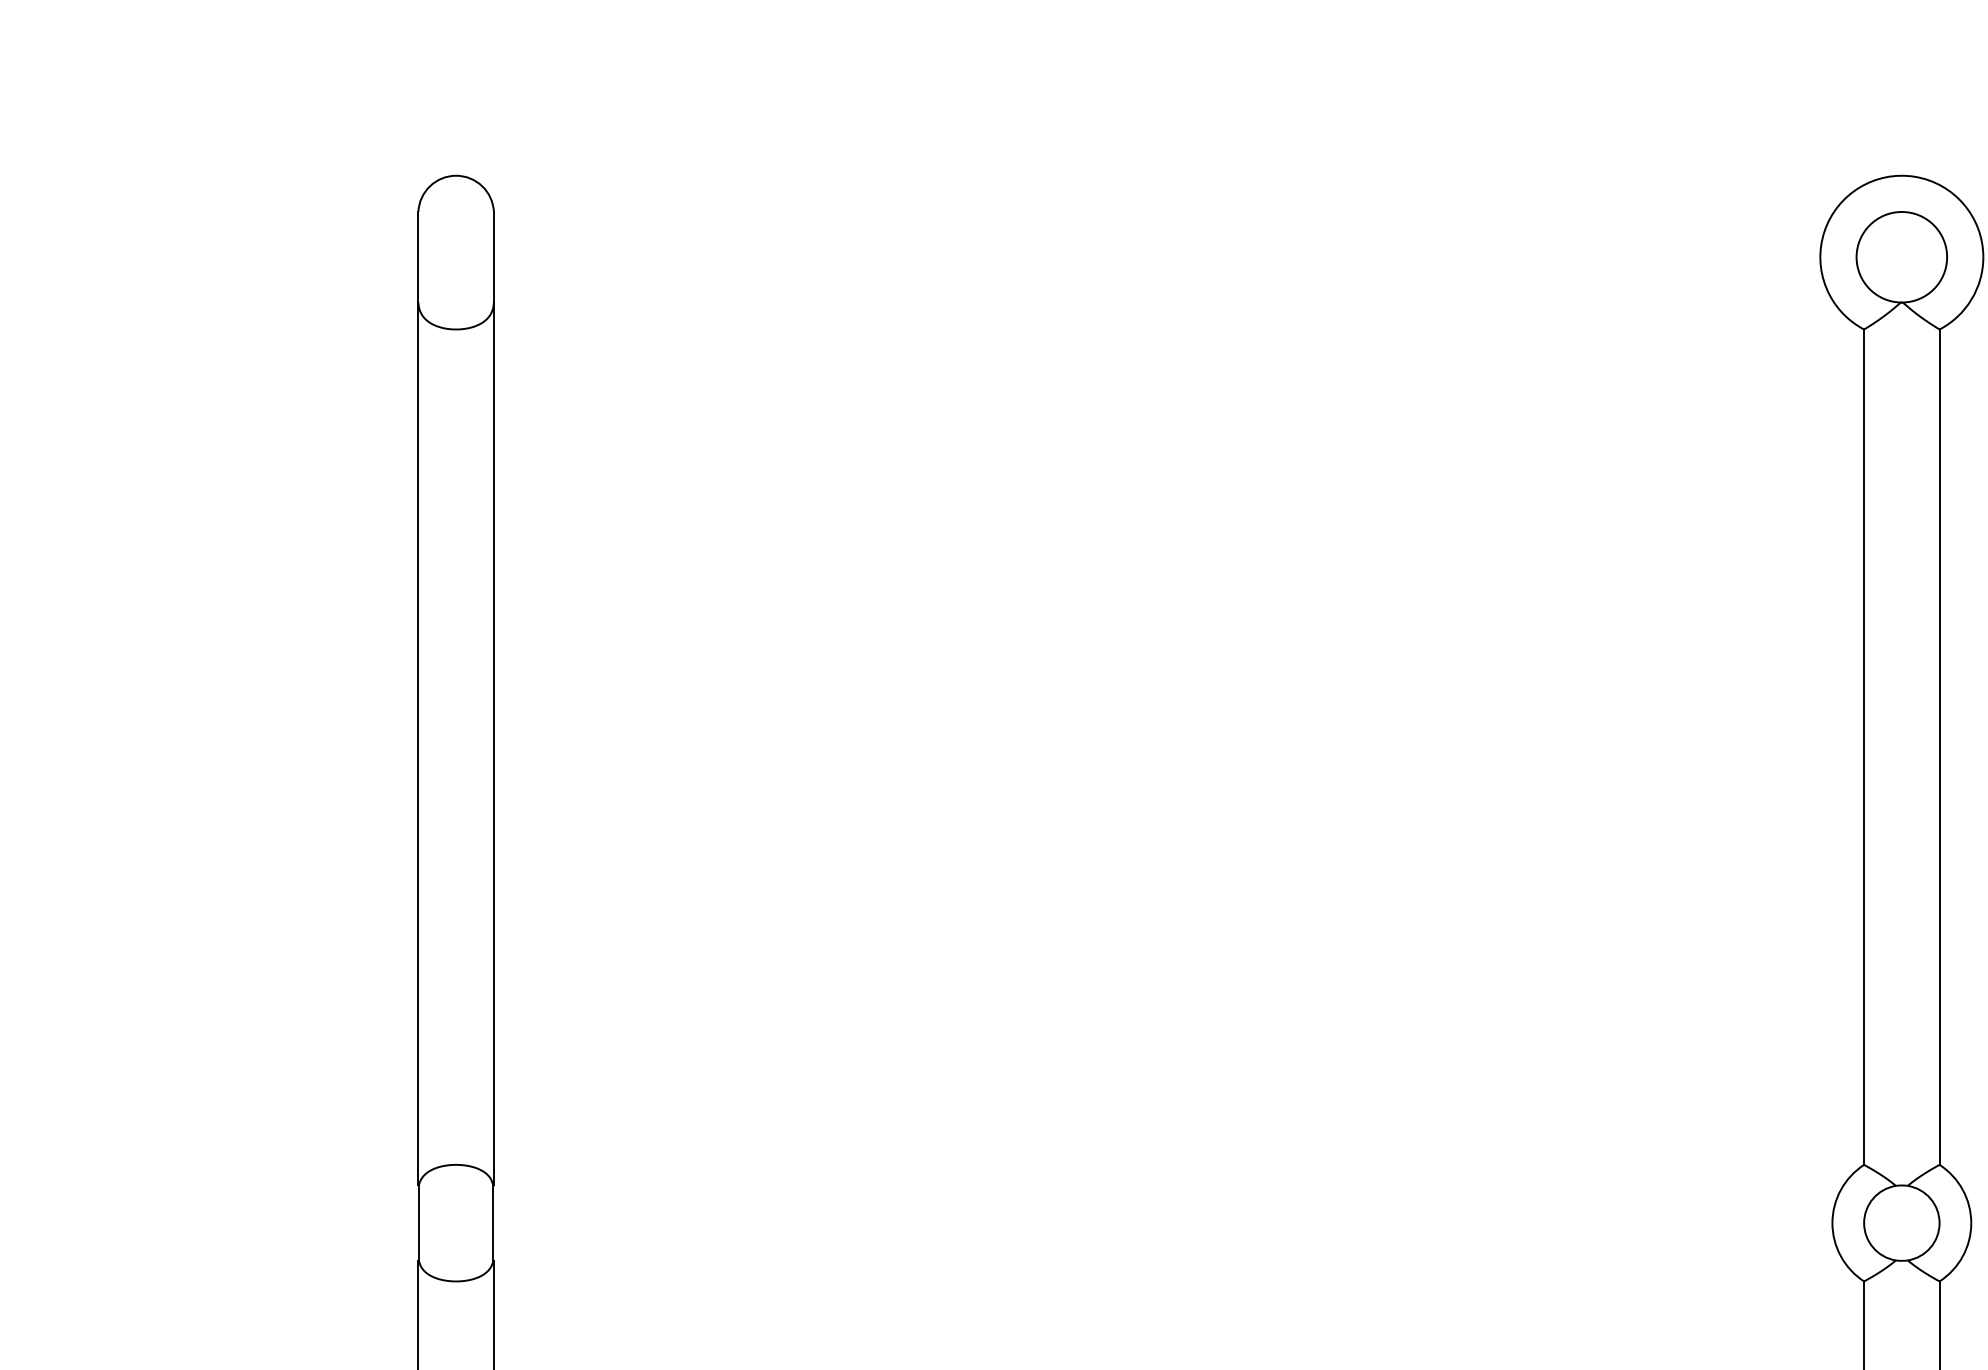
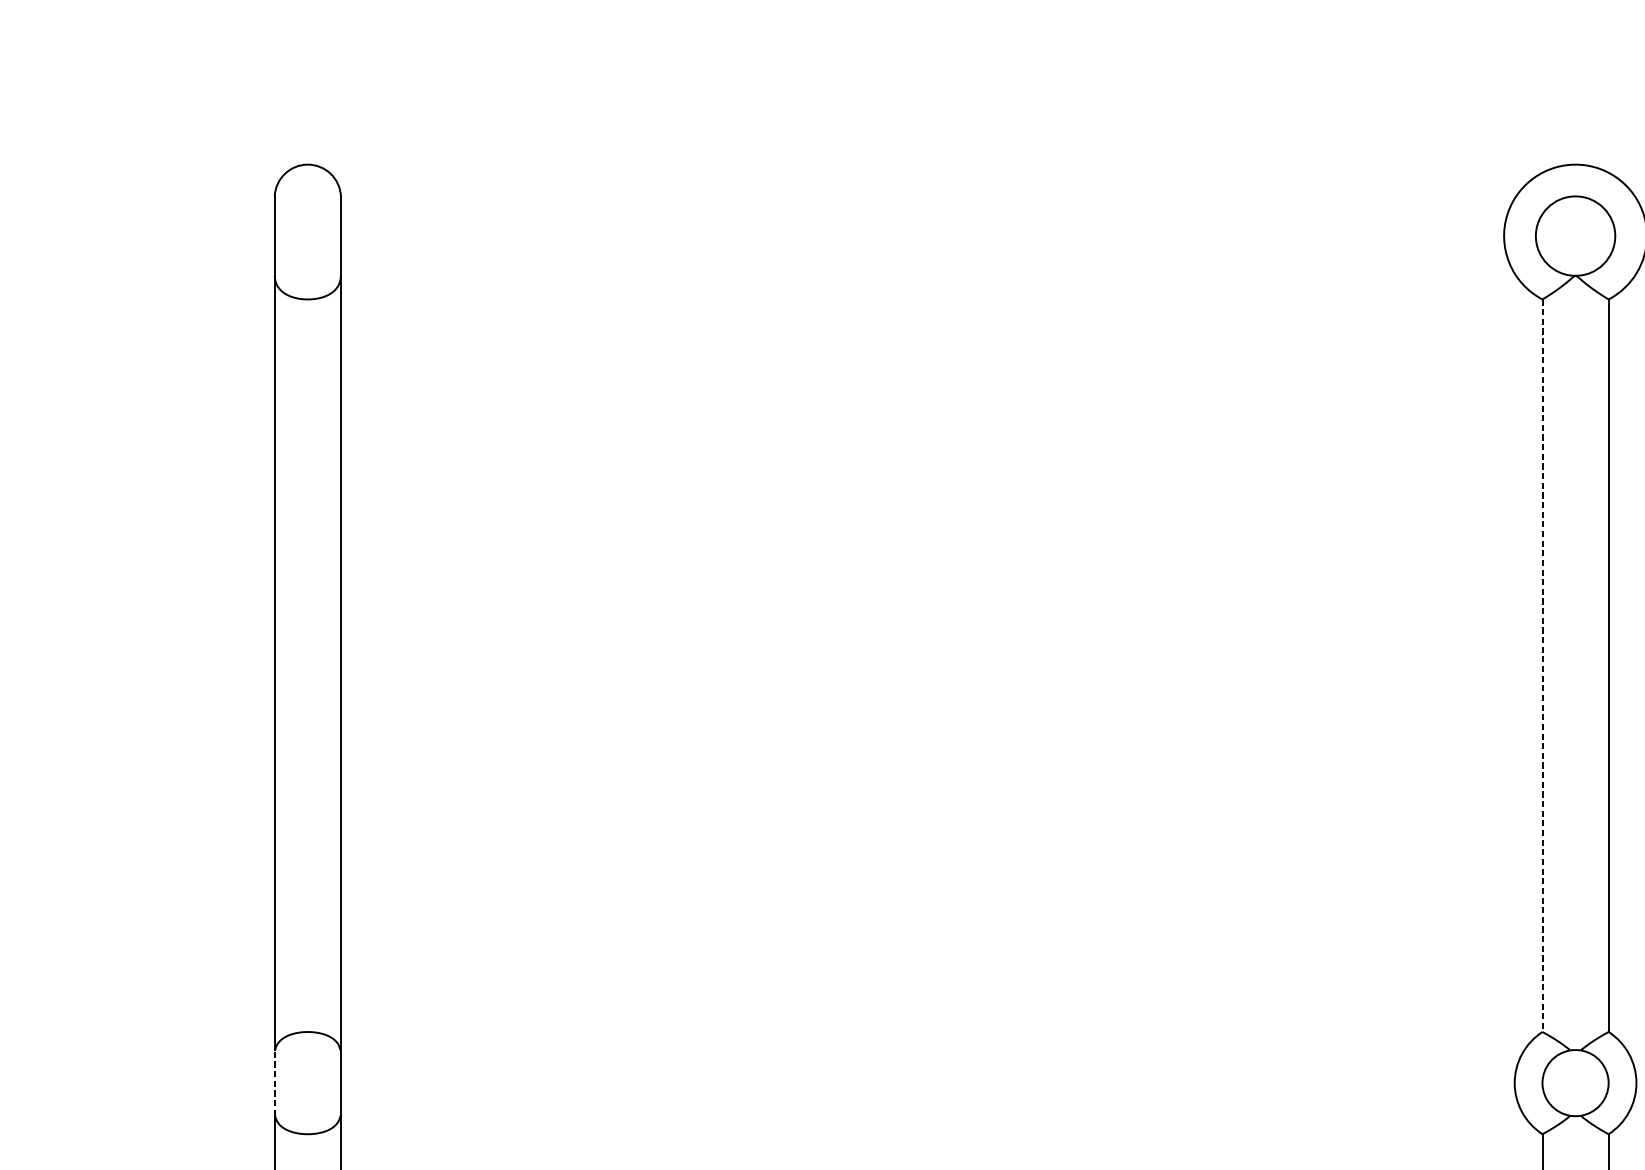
line: (1864, 747) -> (1542, 666), solid -> dashed
line: (418, 1222) -> (274, 1082), solid -> dashed

